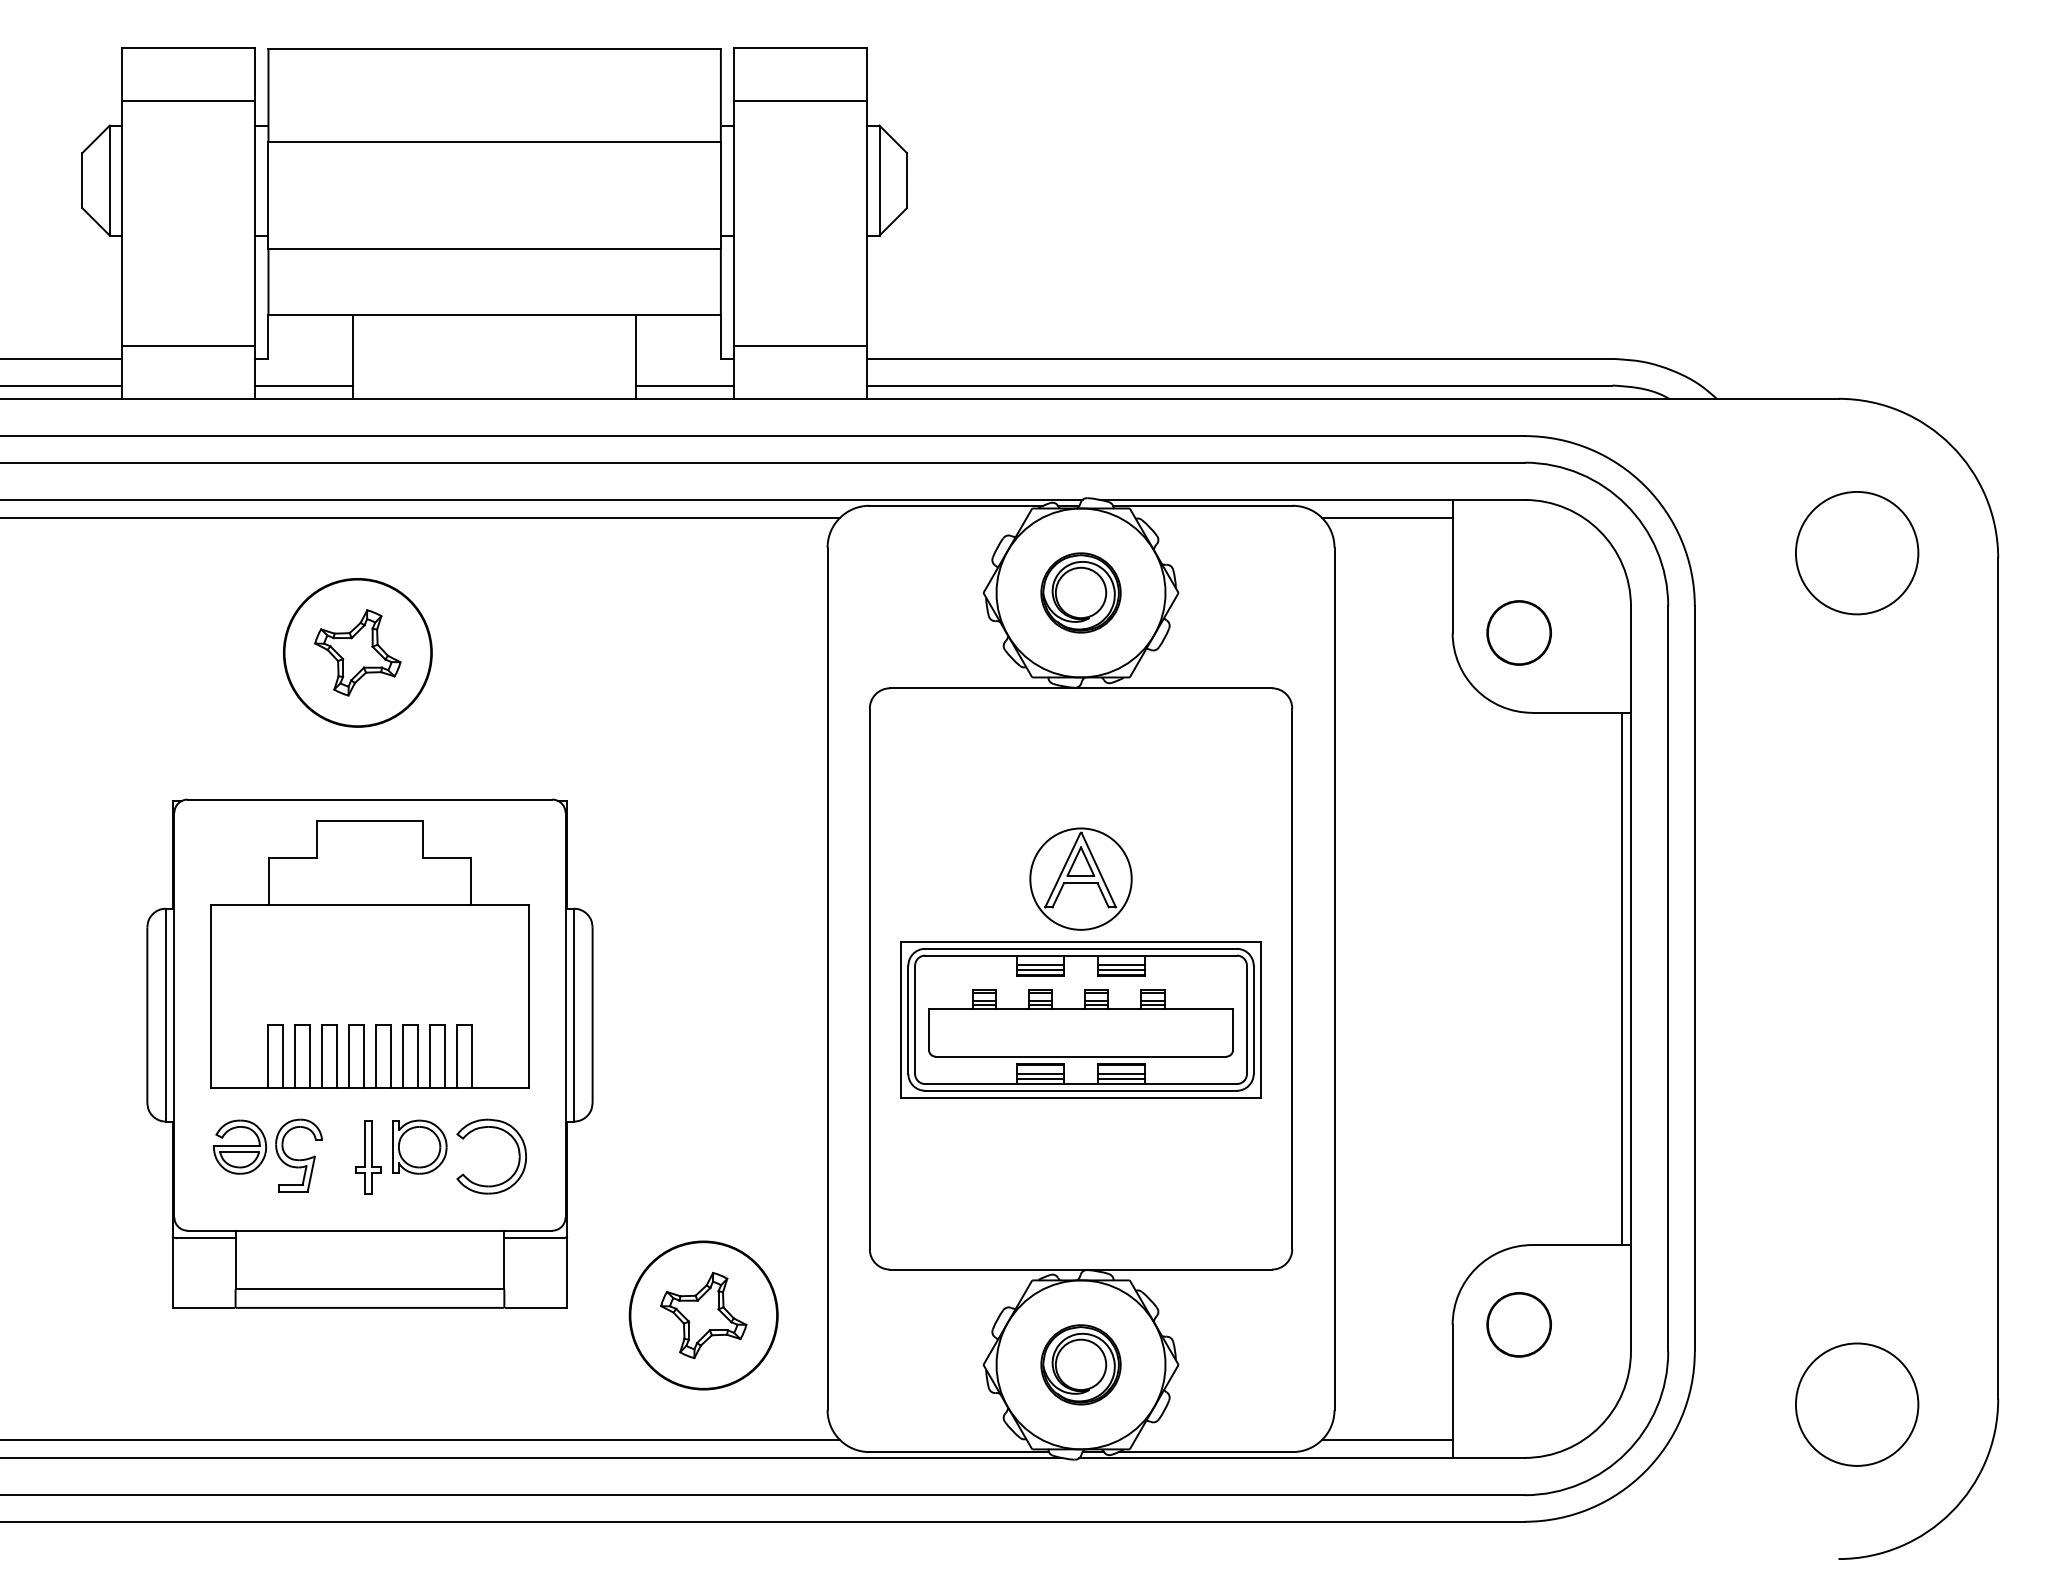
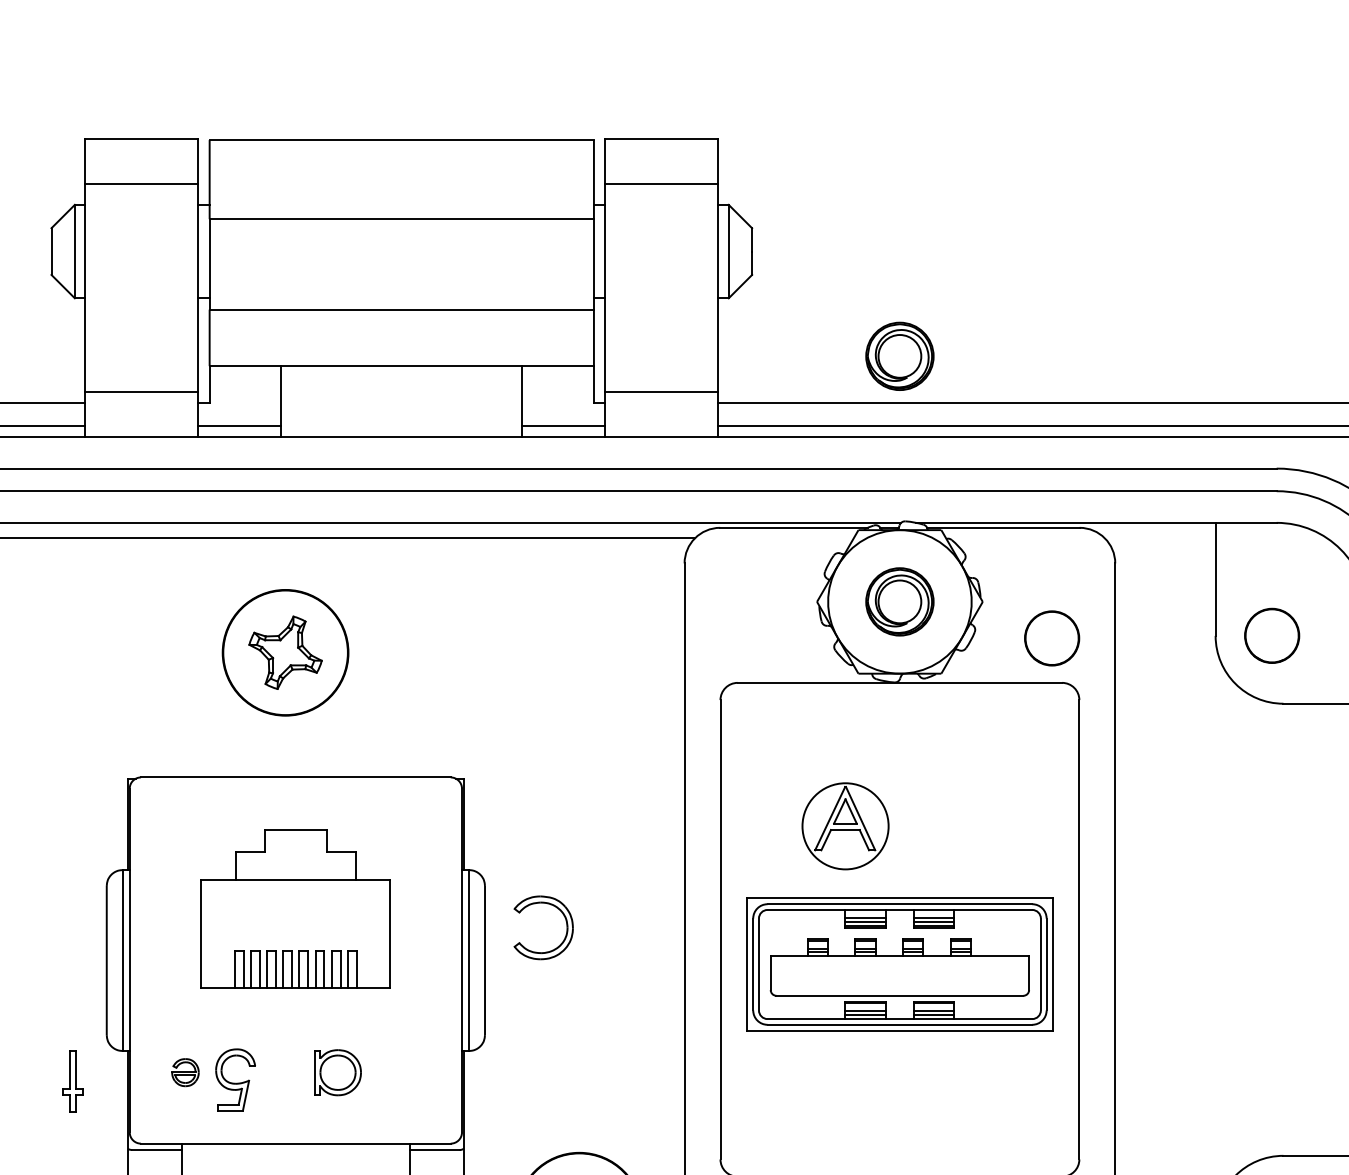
part: (1080, 303) -> (899, 355), added
line: (1386, 517) -> (1159, 537), removed
circle: (1259, 635) -> (1051, 638), added
part: (1080, 878) -> (845, 825), moved
part: (369, 954) -> (295, 909), size x0.7
part: (239, 1146) -> (185, 1072), size x0.6
part: (518, 1156) -> (566, 927), moved
part: (368, 1157) -> (72, 1081), moved

